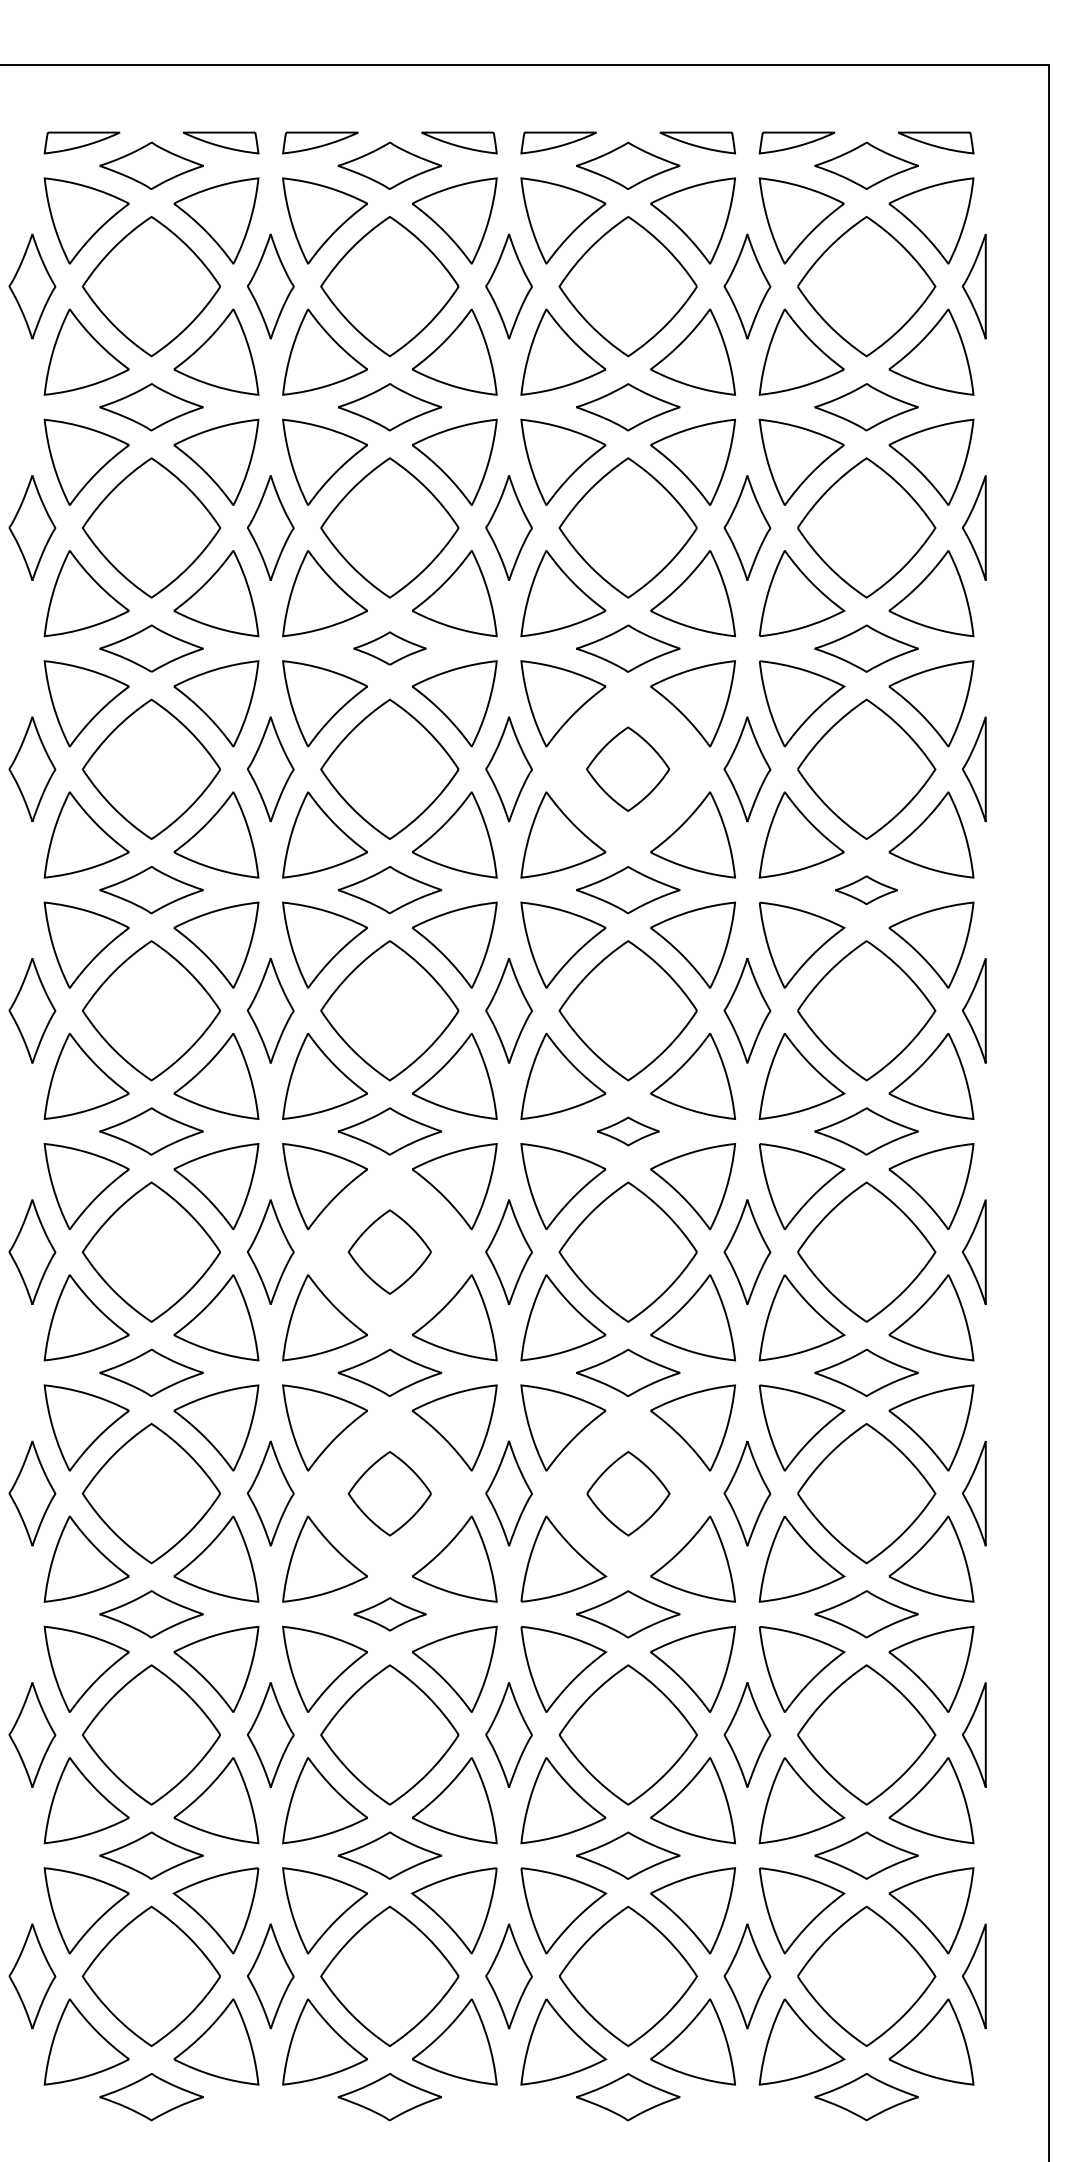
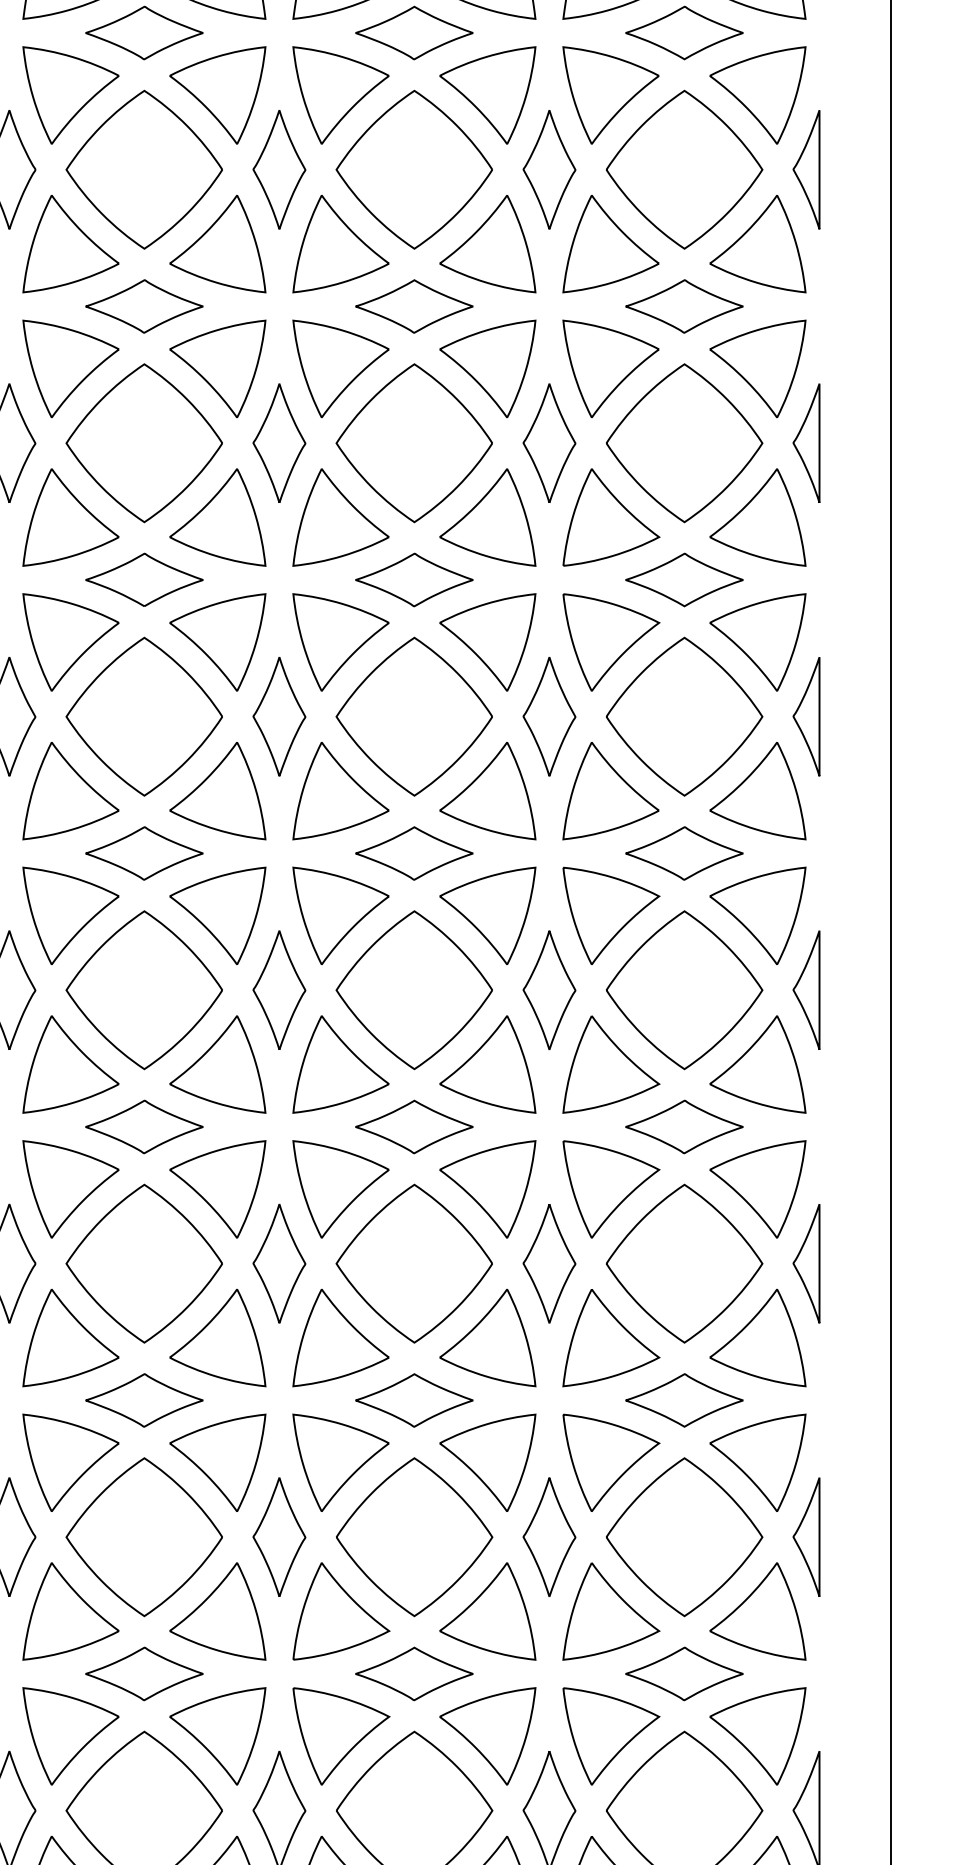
part: (389, 648) -> (143, 579), size x1.43
part: (627, 768) -> (413, 715), size x1.67
part: (866, 890) -> (684, 853), size x1.67
part: (628, 1131) -> (414, 1126), size x1.67
part: (389, 1251) -> (143, 1262), size x1.67
part: (389, 1493) -> (143, 1537), size x1.67
part: (628, 1493) -> (414, 1537), size x1.67
part: (390, 1614) -> (145, 1674), size x1.43

